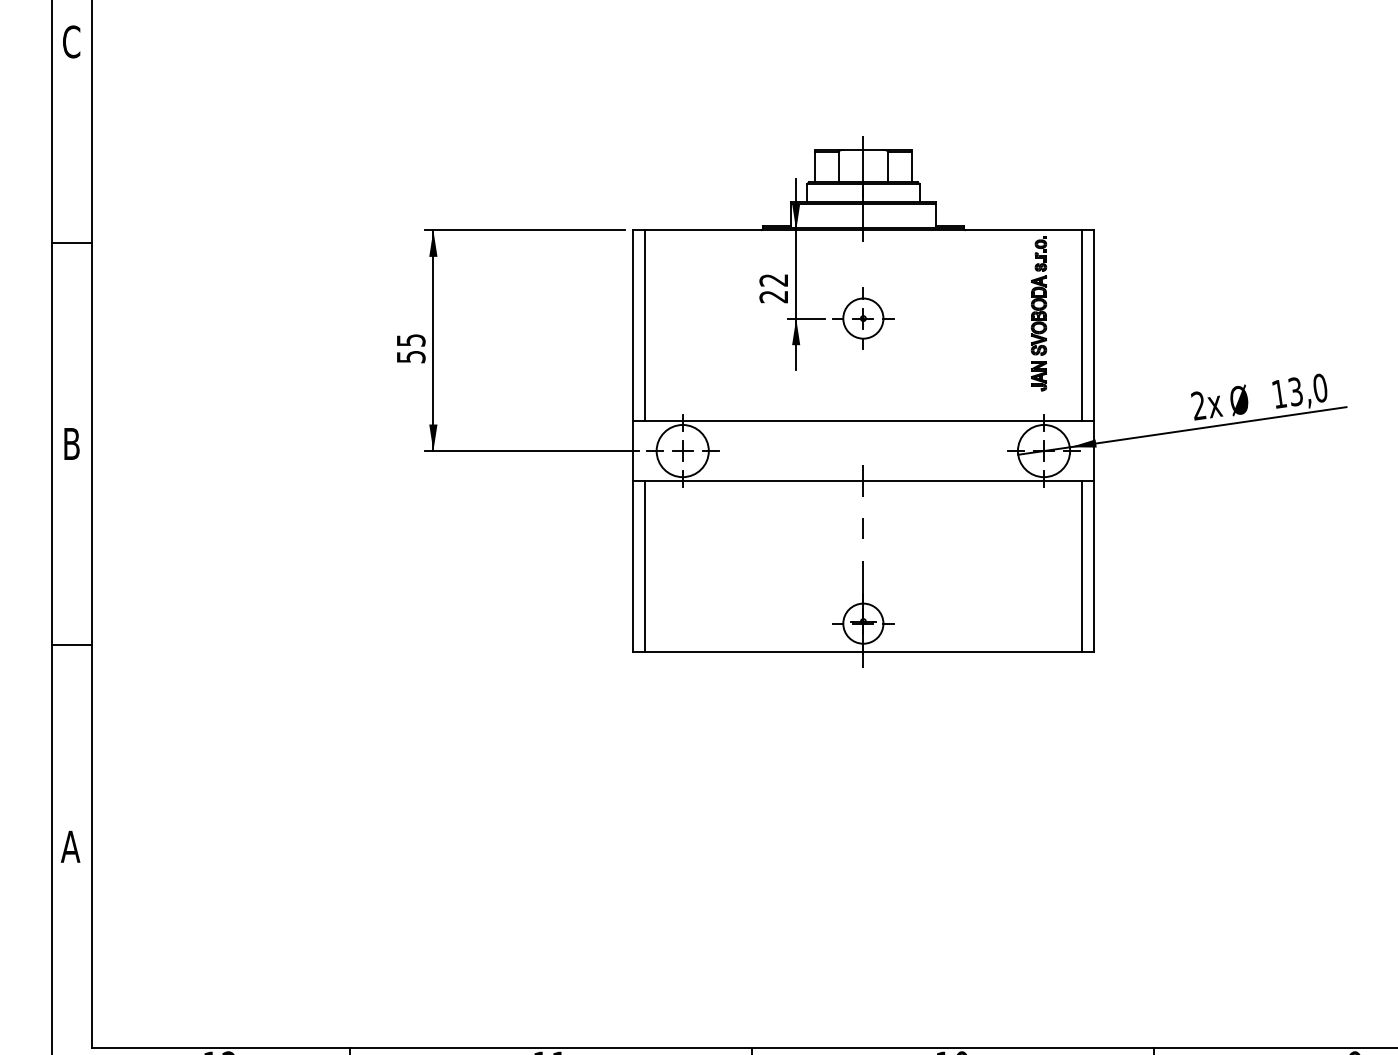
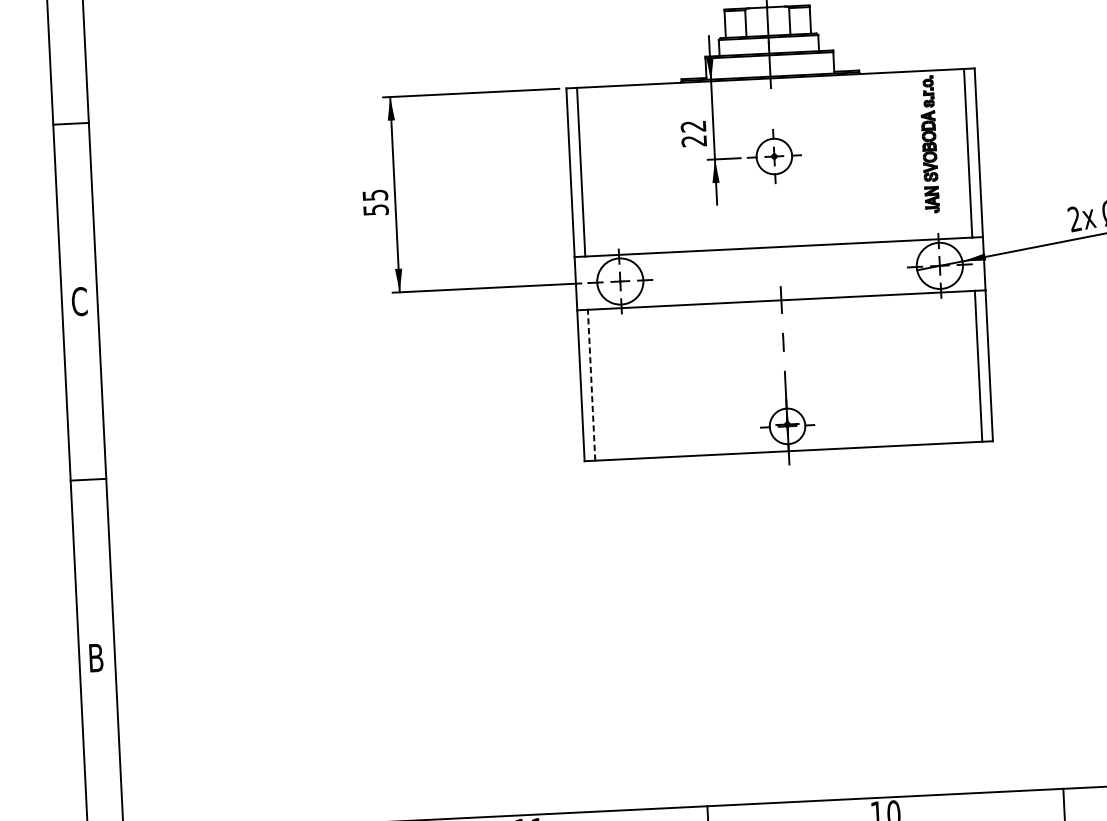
text: (71, 443) -> (79, 301), B -> C
line: (644, 565) -> (591, 384), solid -> dashed
text: (70, 846) -> (95, 657), A -> B

